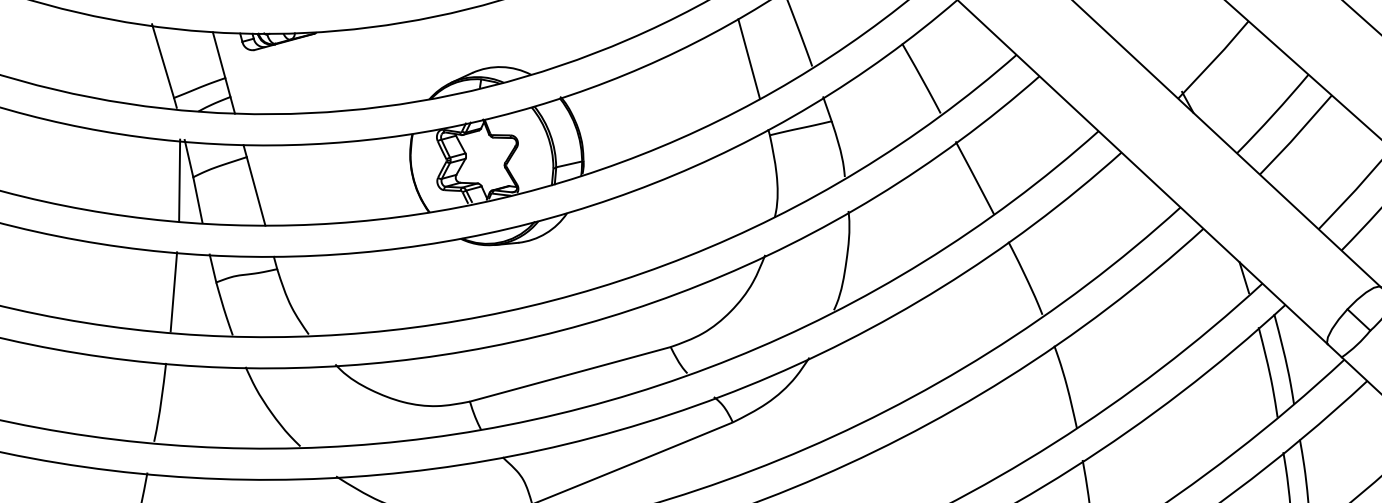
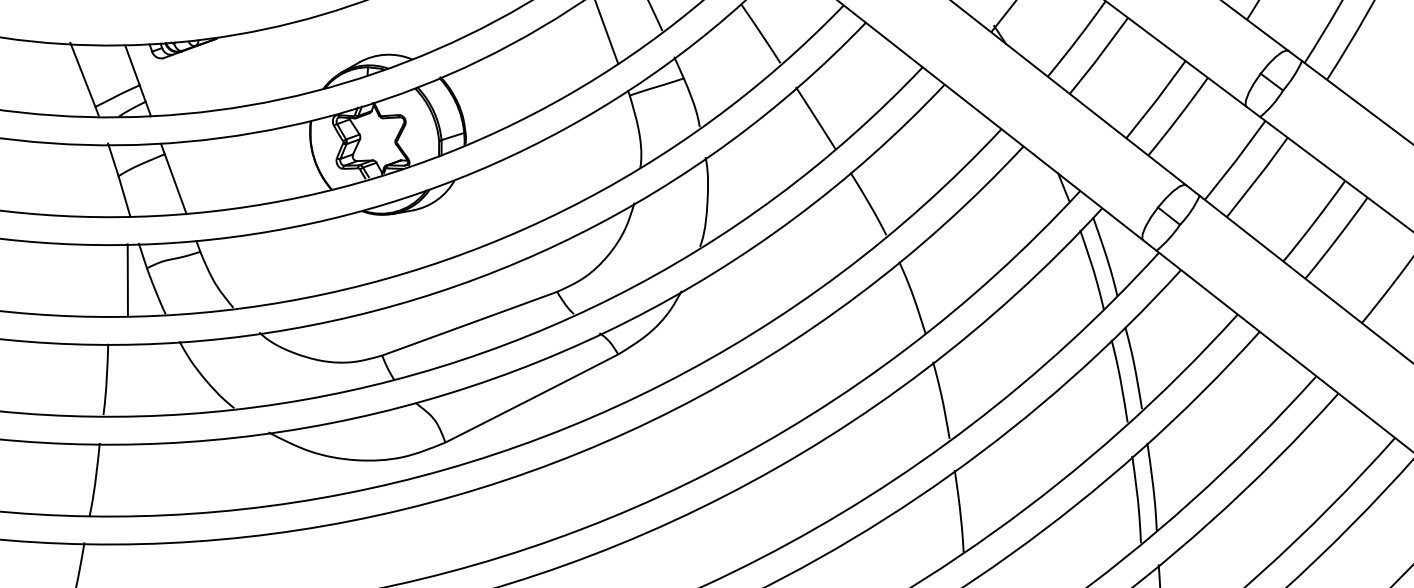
line: (179, 179) -> (106, 179), removed
line: (173, 291) -> (127, 279), moved

